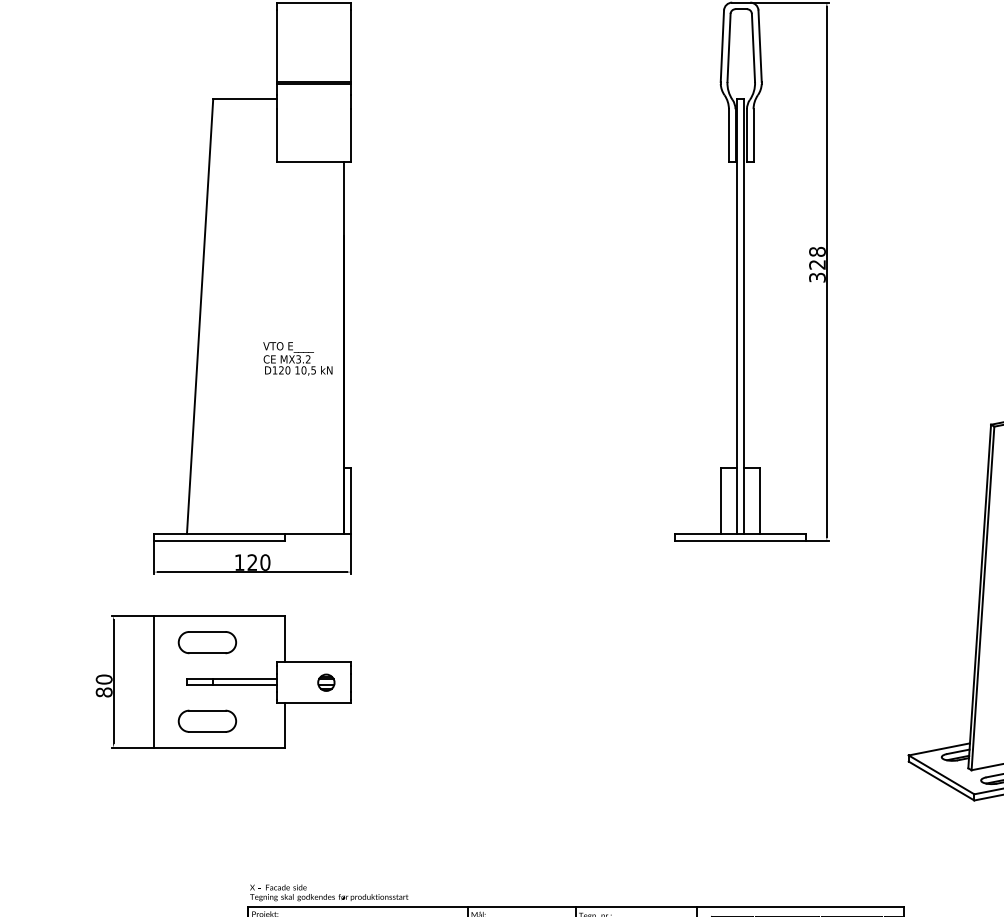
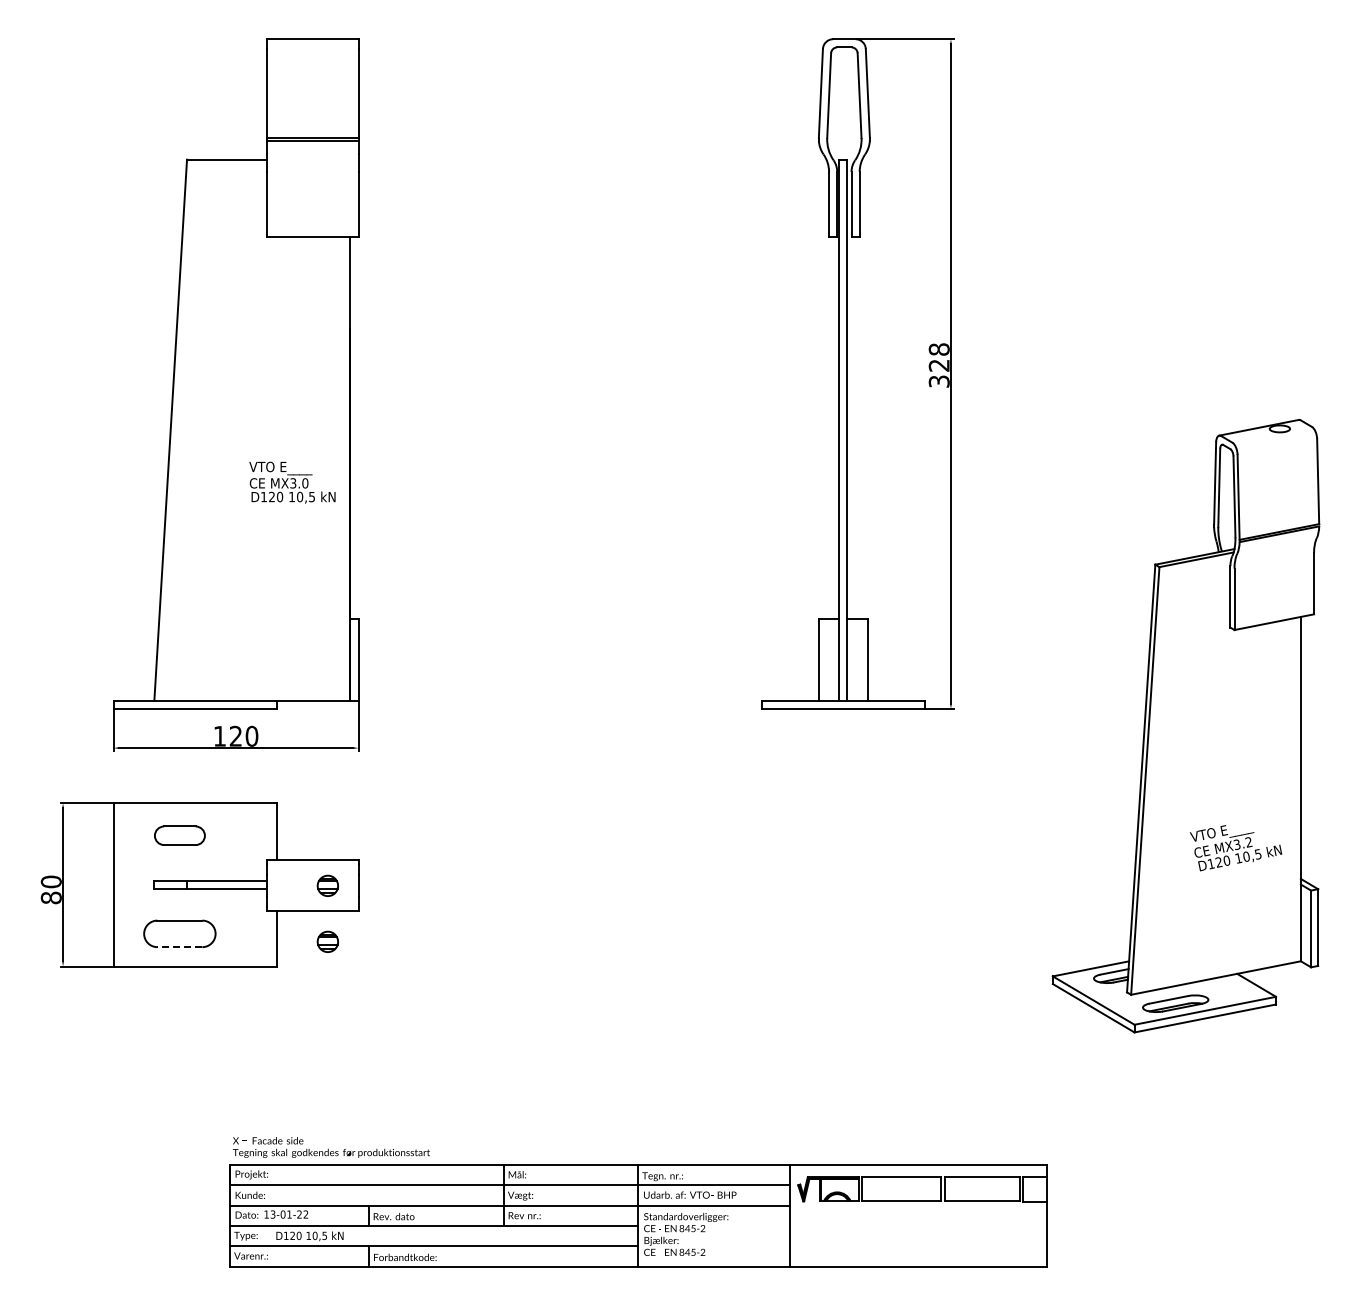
text: (308, 359) -> (305, 483), MX3.2 -> MX3.0
part: (207, 642) -> (179, 835), size x0.7
part: (326, 727) -> (327, 941), added
line: (207, 732) -> (179, 947), solid -> dashed

